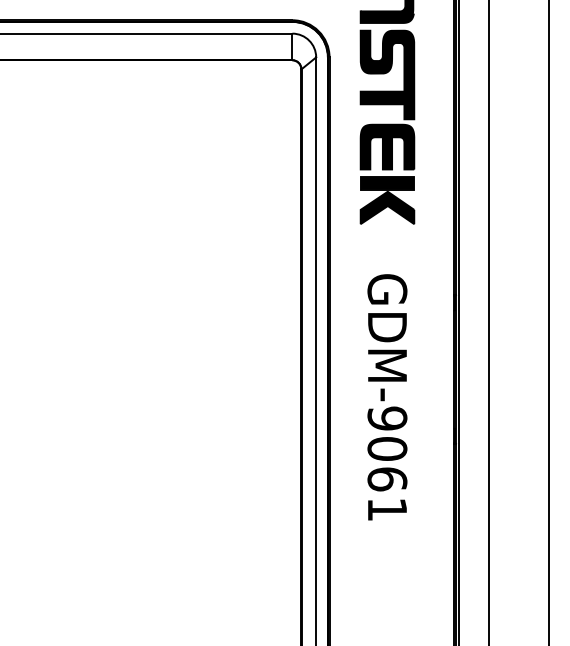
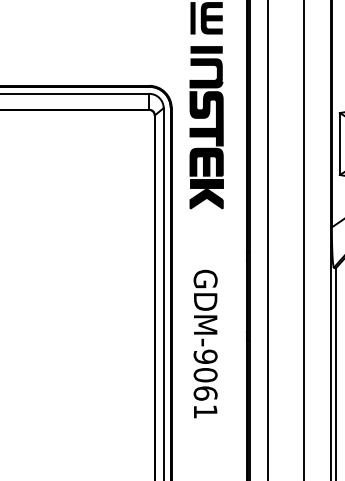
text: (387, 396) -> (205, 343), moved

